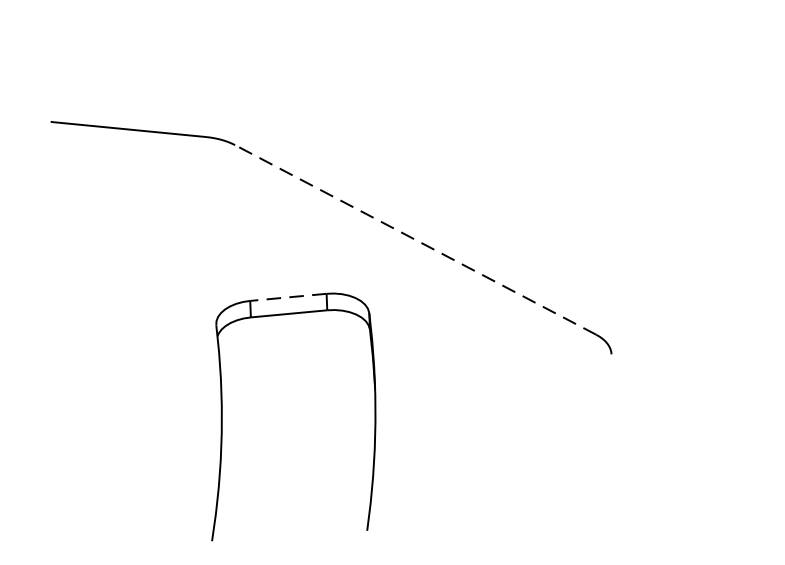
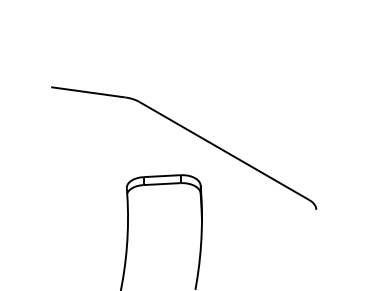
line: (413, 238) -> (223, 150), dashed -> solid
line: (287, 298) -> (161, 176), dashed -> solid

